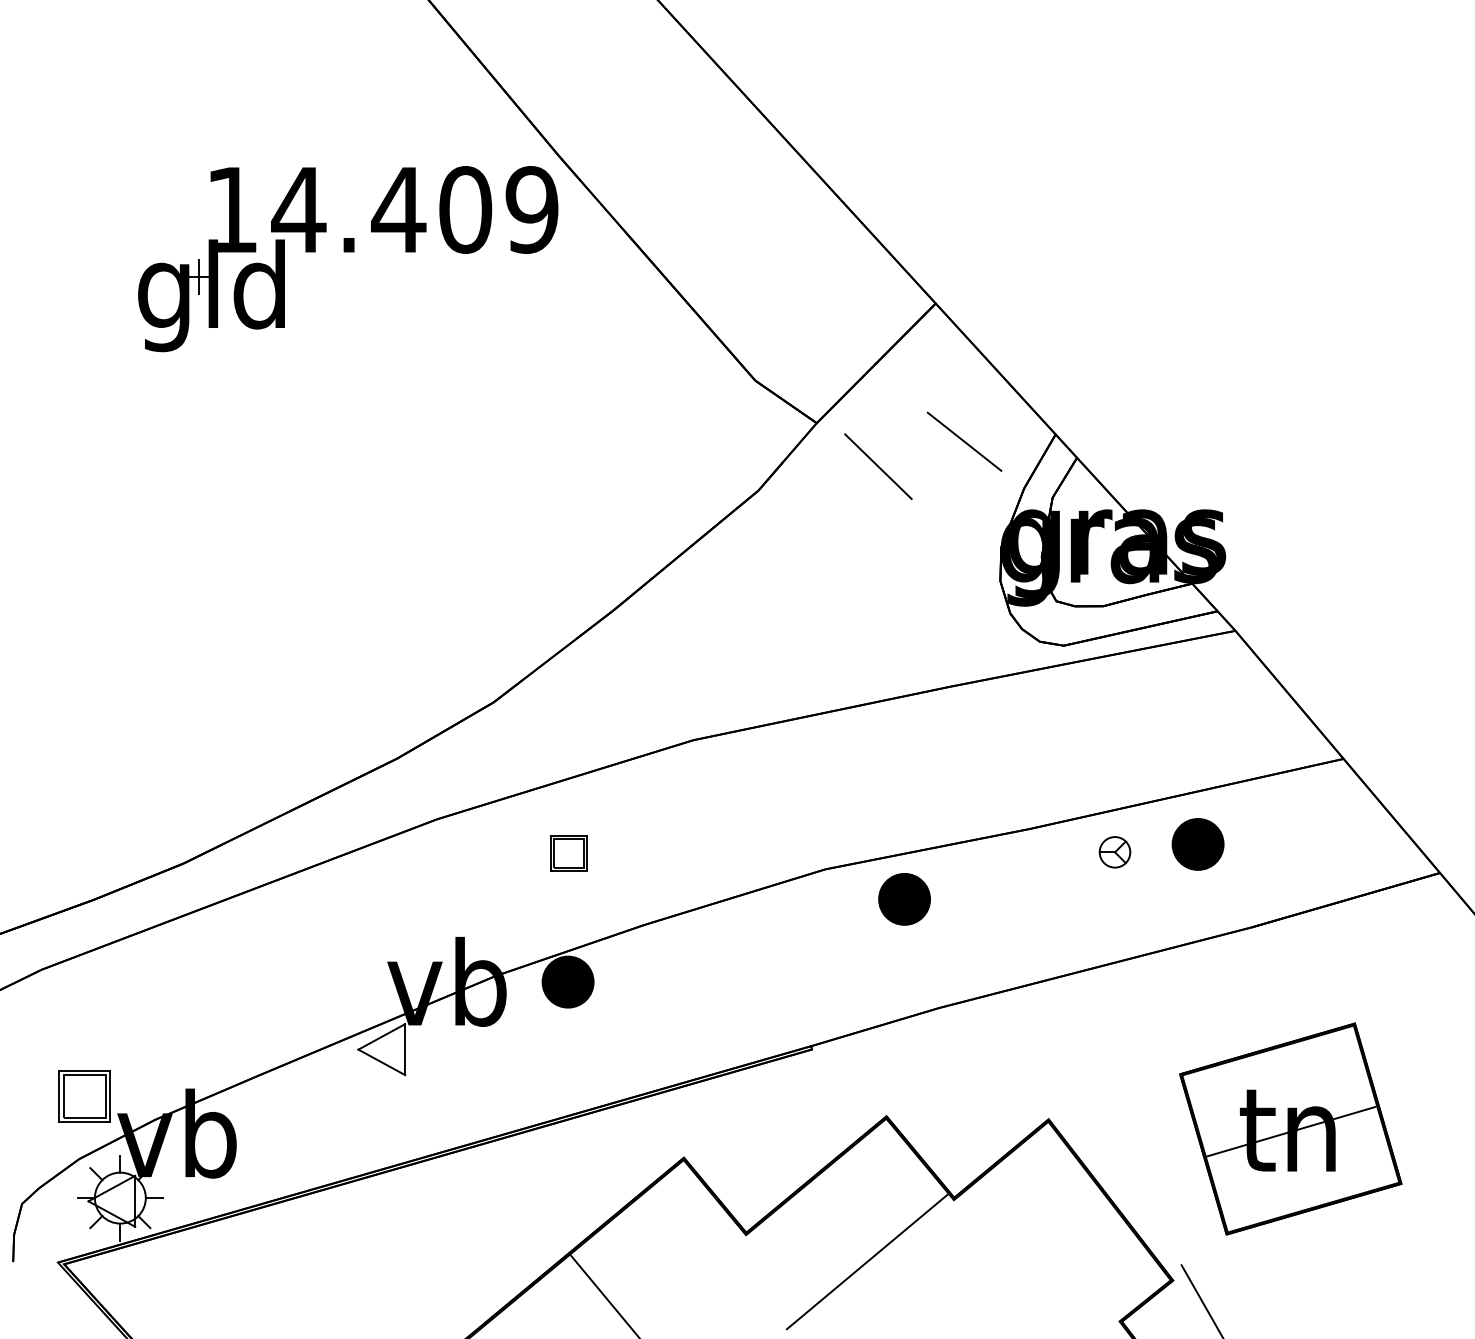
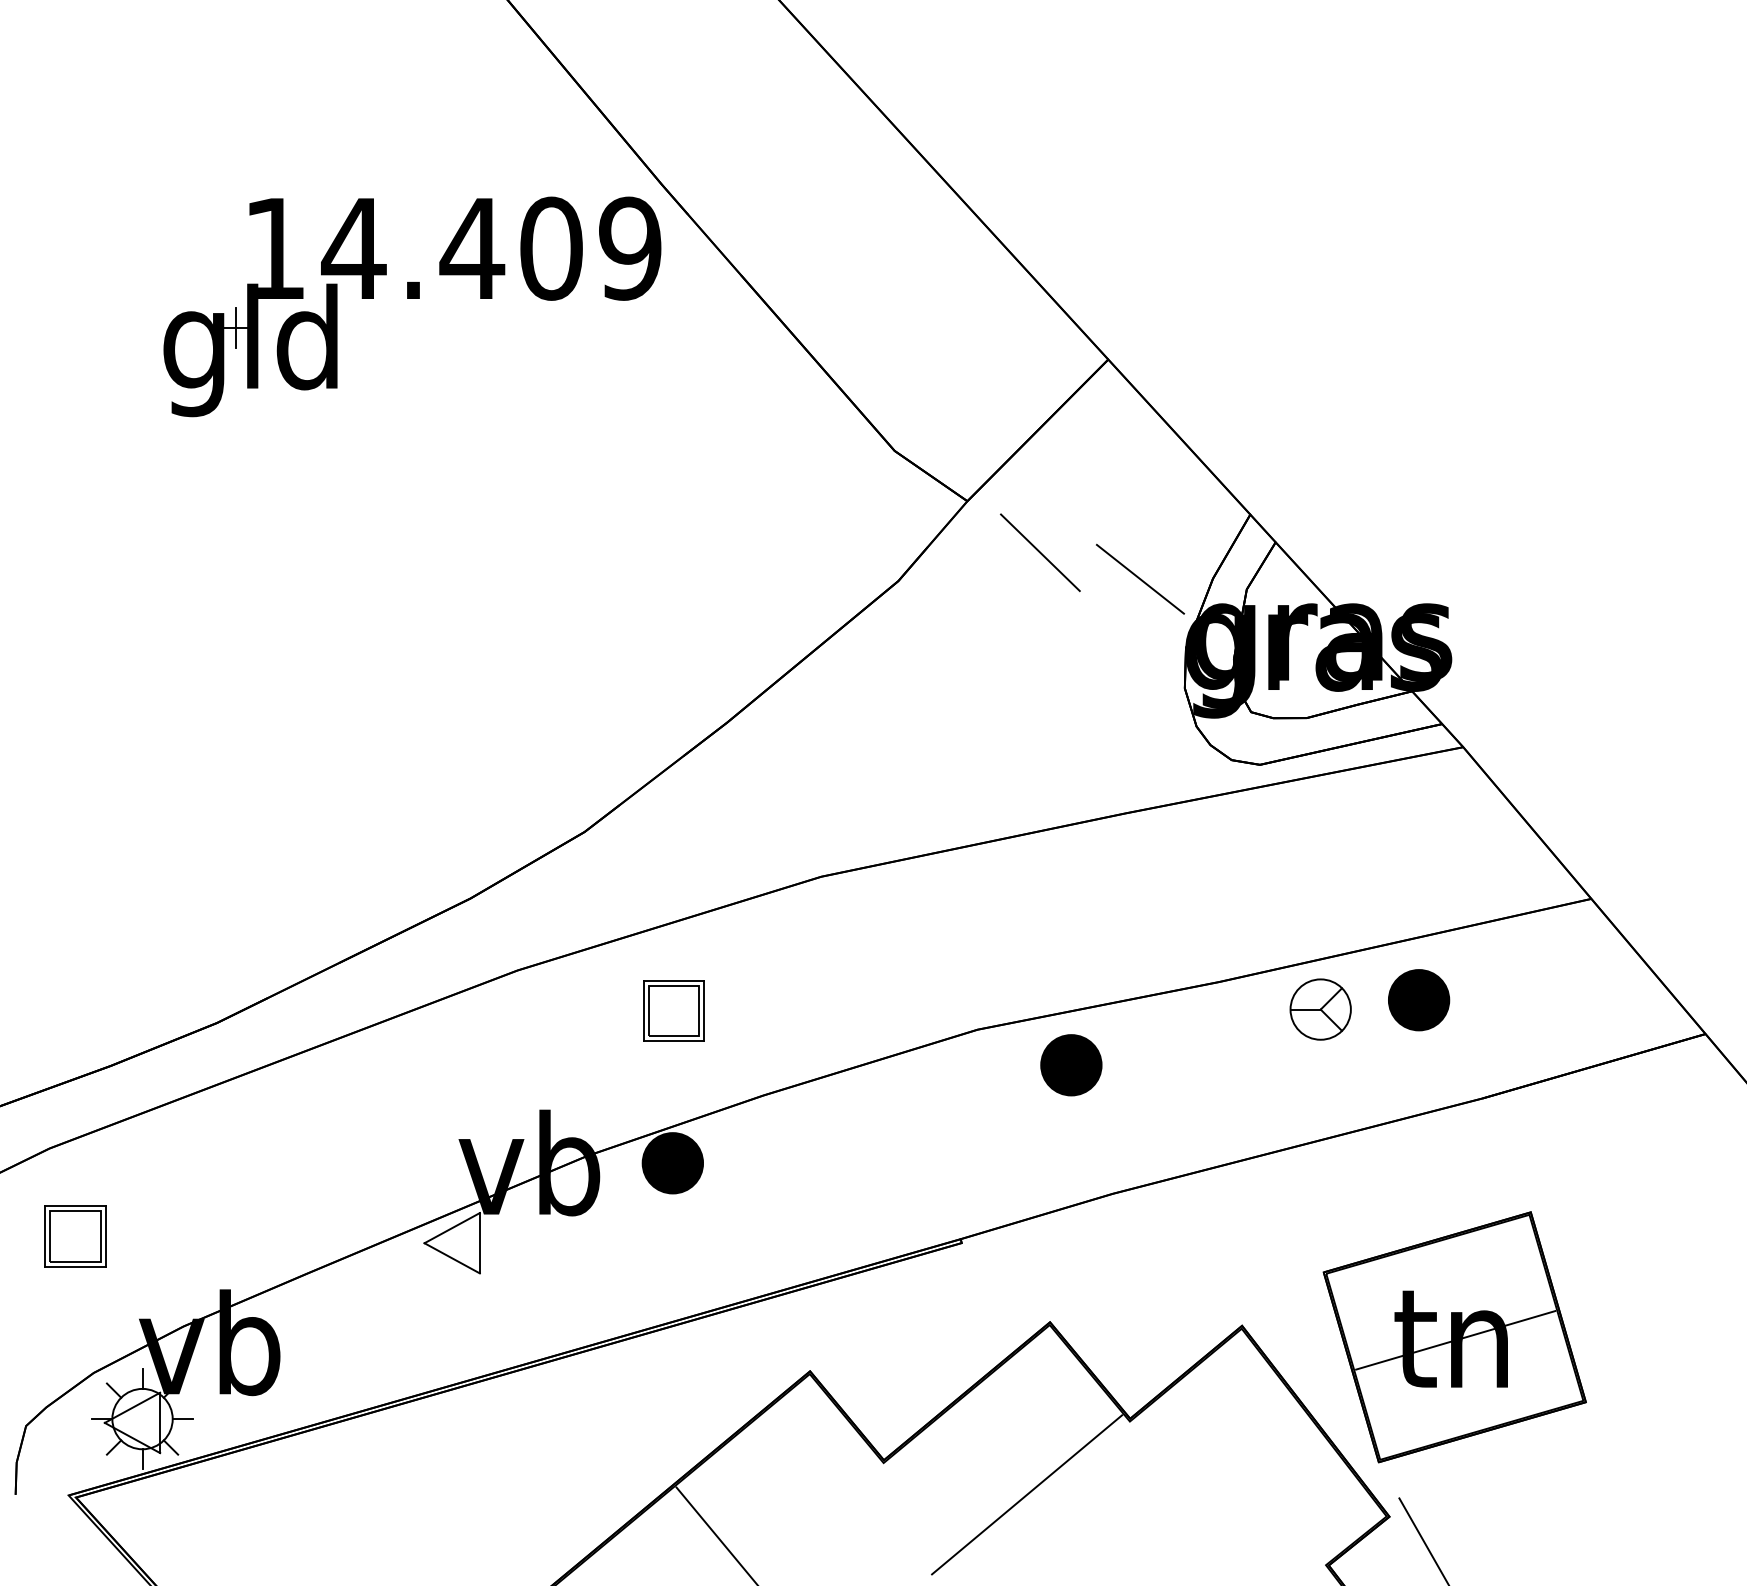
line: (964, 441) -> (1140, 578), moved
part: (1114, 852) -> (1320, 1009), size x1.67
part: (568, 853) -> (673, 1010), size x1.43
part: (84, 1096) -> (75, 1236), moved
part: (1290, 1129) -> (1454, 1337), moved

